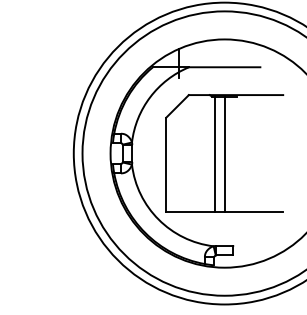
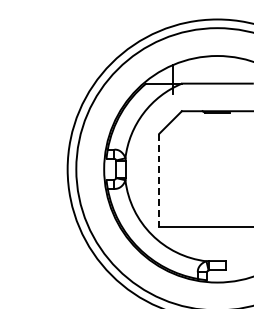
line: (215, 154) -> (208, 170), removed
line: (224, 154) -> (217, 170), removed
line: (166, 165) -> (159, 181), solid -> dashed

